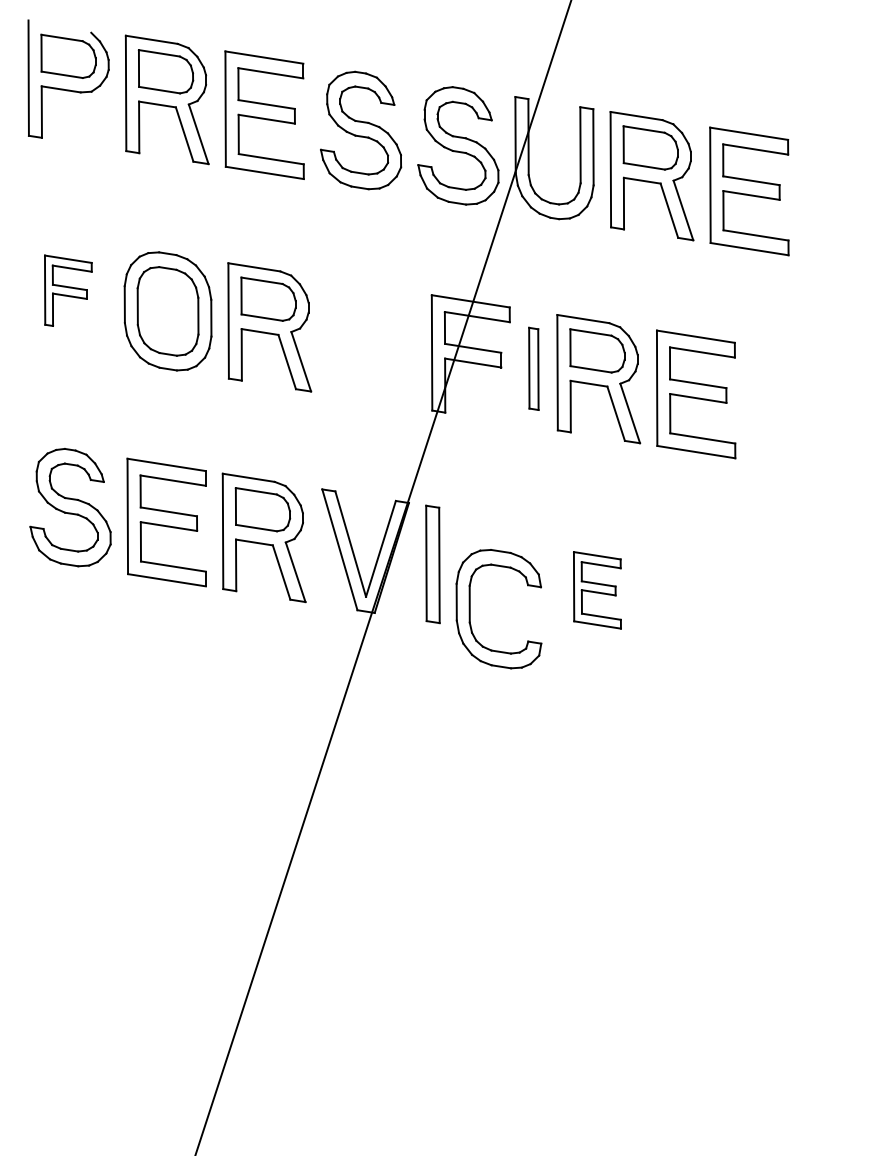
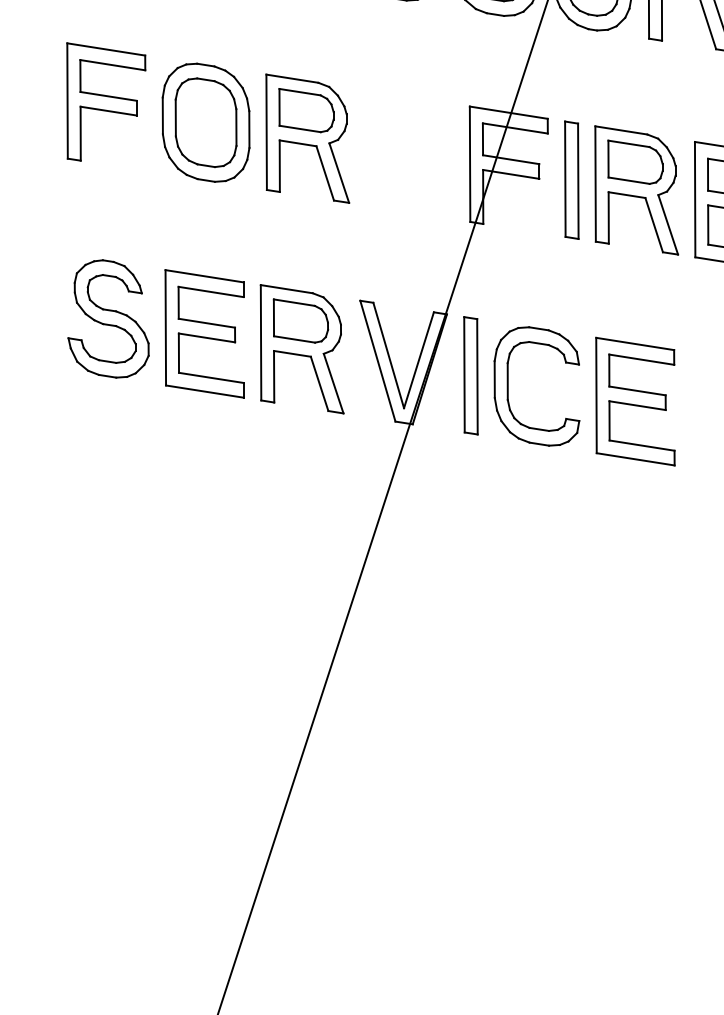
part: (68, 290) -> (106, 101), size x1.67
part: (533, 368) -> (571, 179), size x1.43
part: (597, 590) -> (635, 401), size x1.67
part: (470, 609) -> (508, 386), moved

